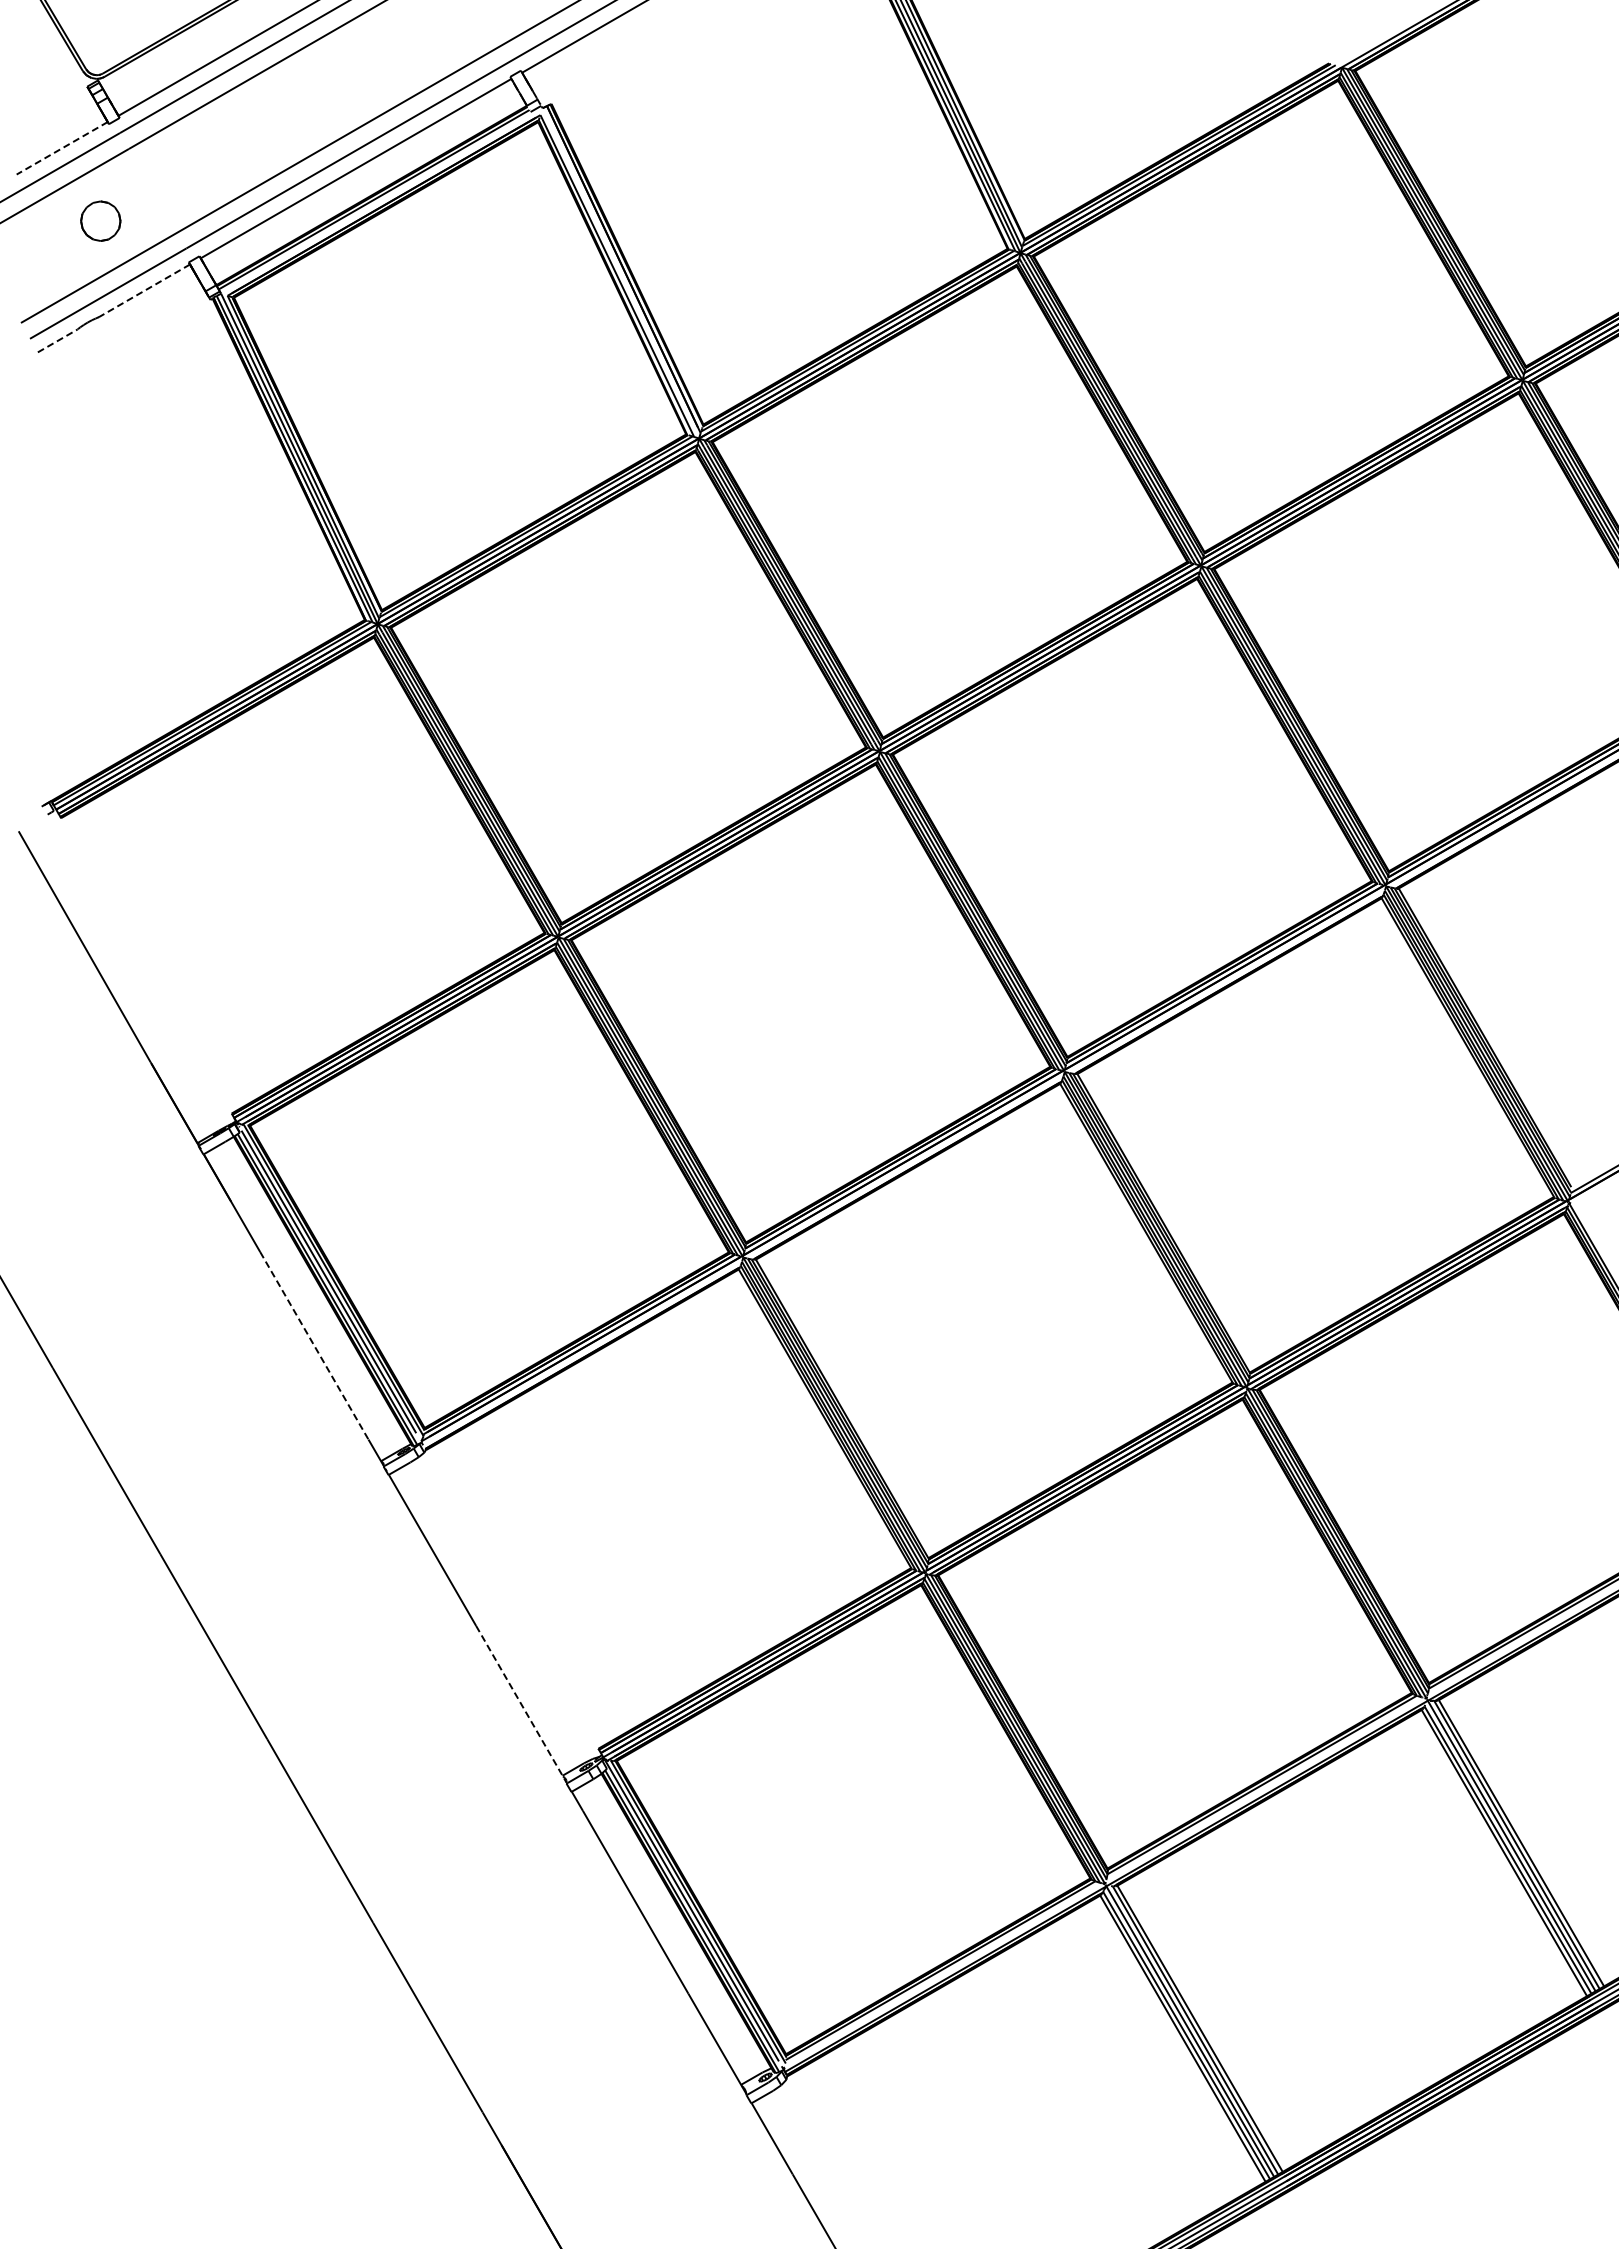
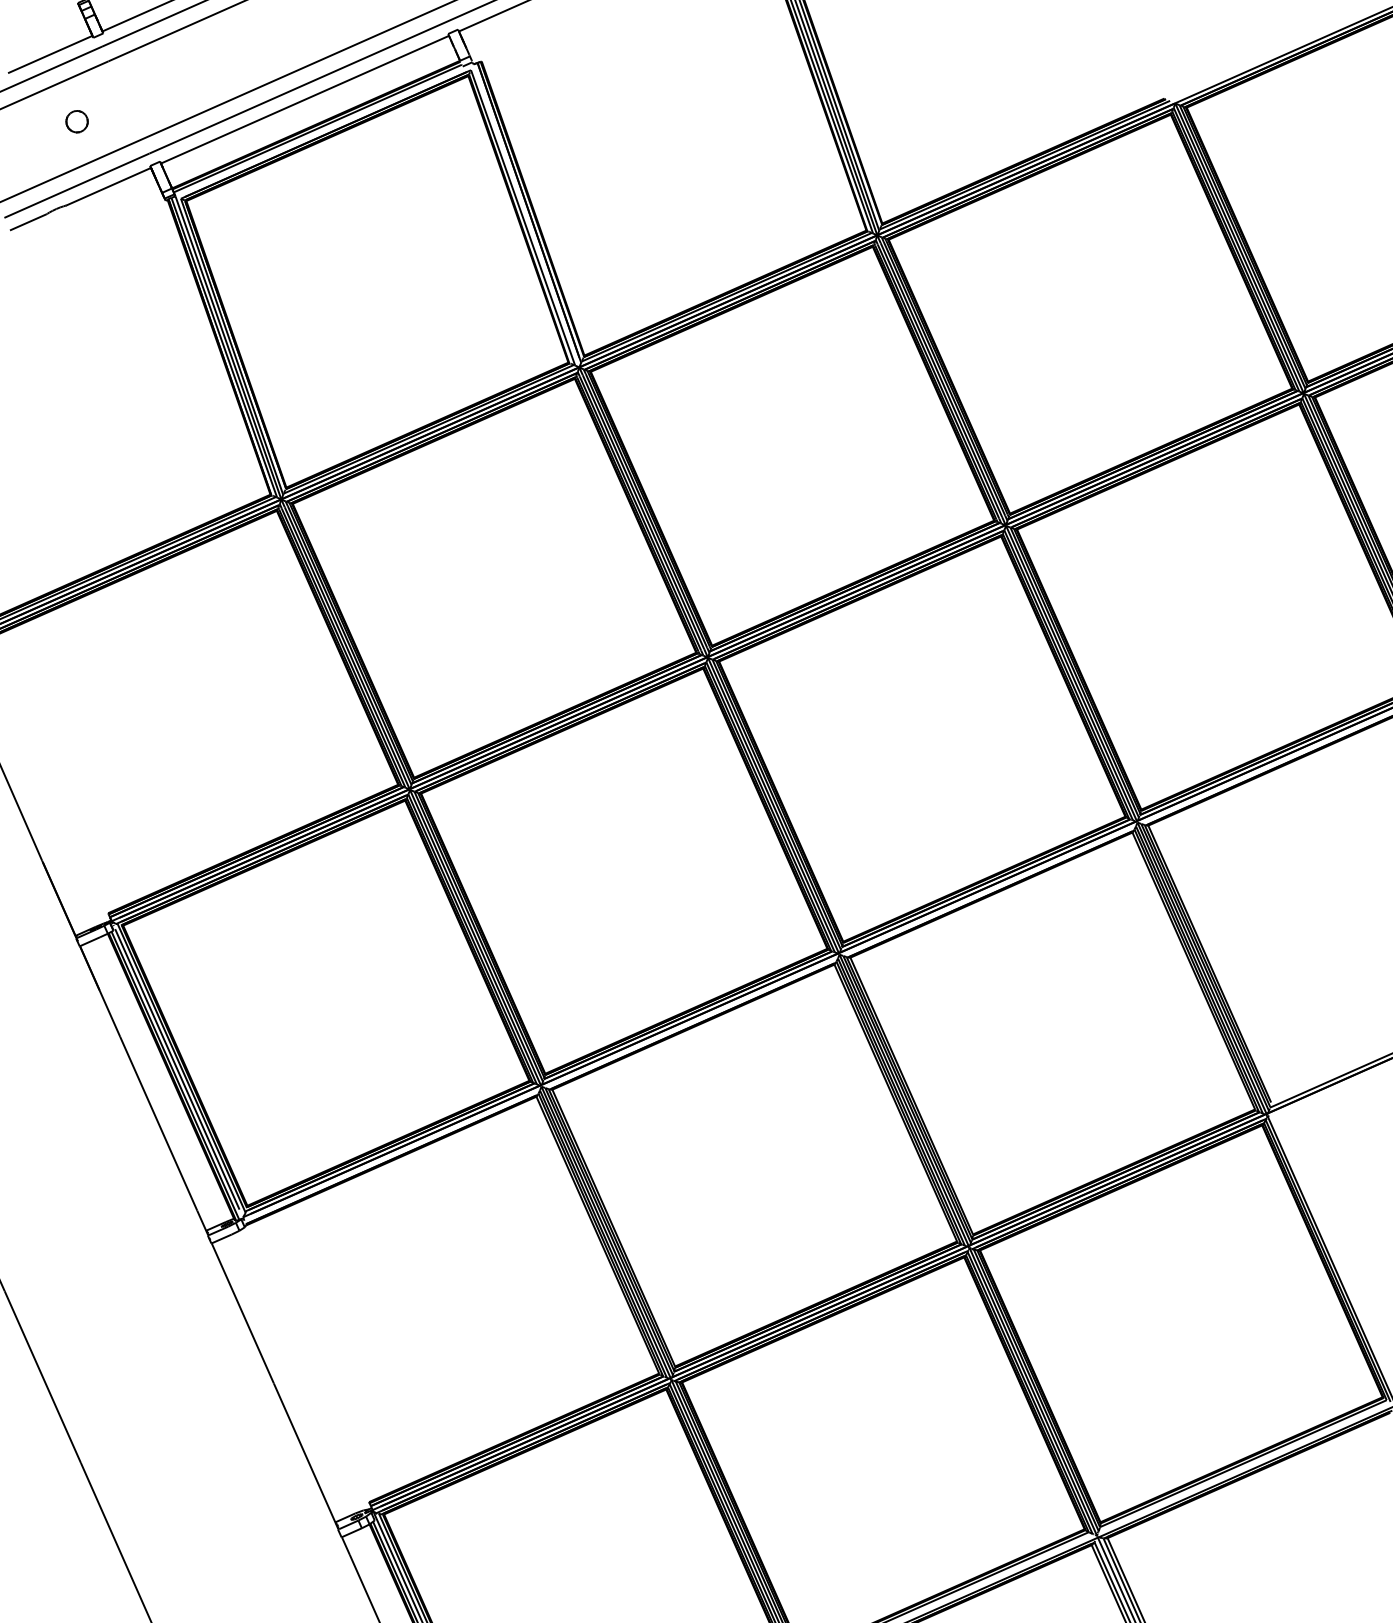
line: (62, 148) -> (50, 54), dashed -> solid
part: (100, 220) -> (76, 121), size x0.62
line: (144, 290) -> (108, 186), dashed -> solid
line: (57, 340) -> (28, 221), dashed -> solid
line: (314, 1346) -> (158, 1124), dashed -> solid
line: (521, 1704) -> (306, 1456), dashed -> solid

